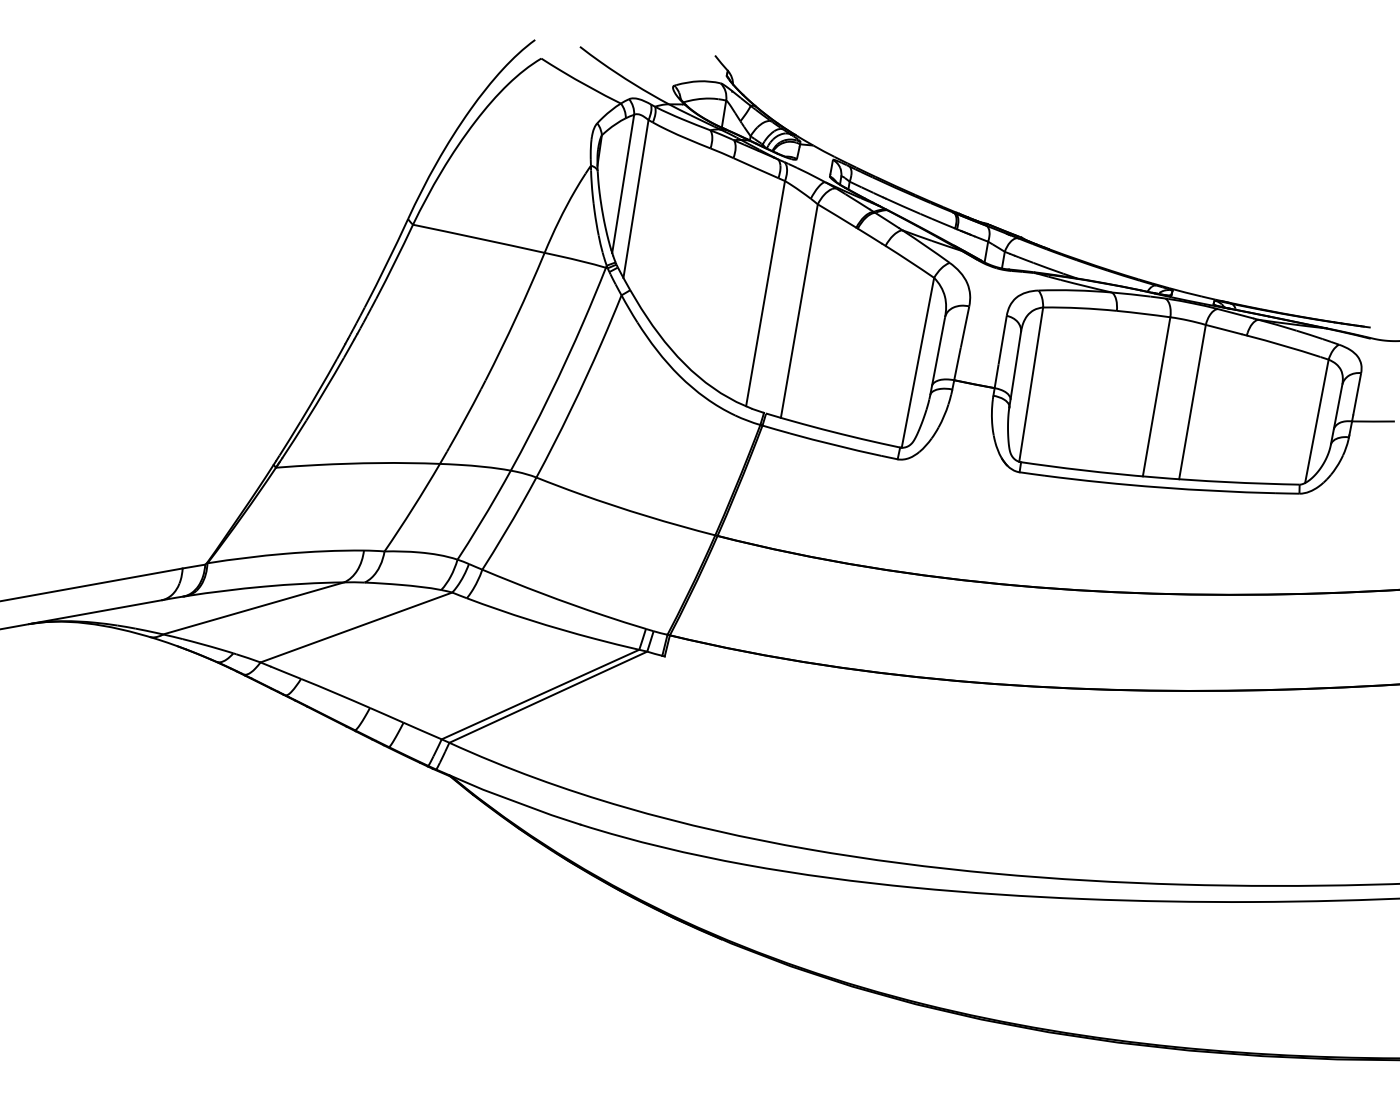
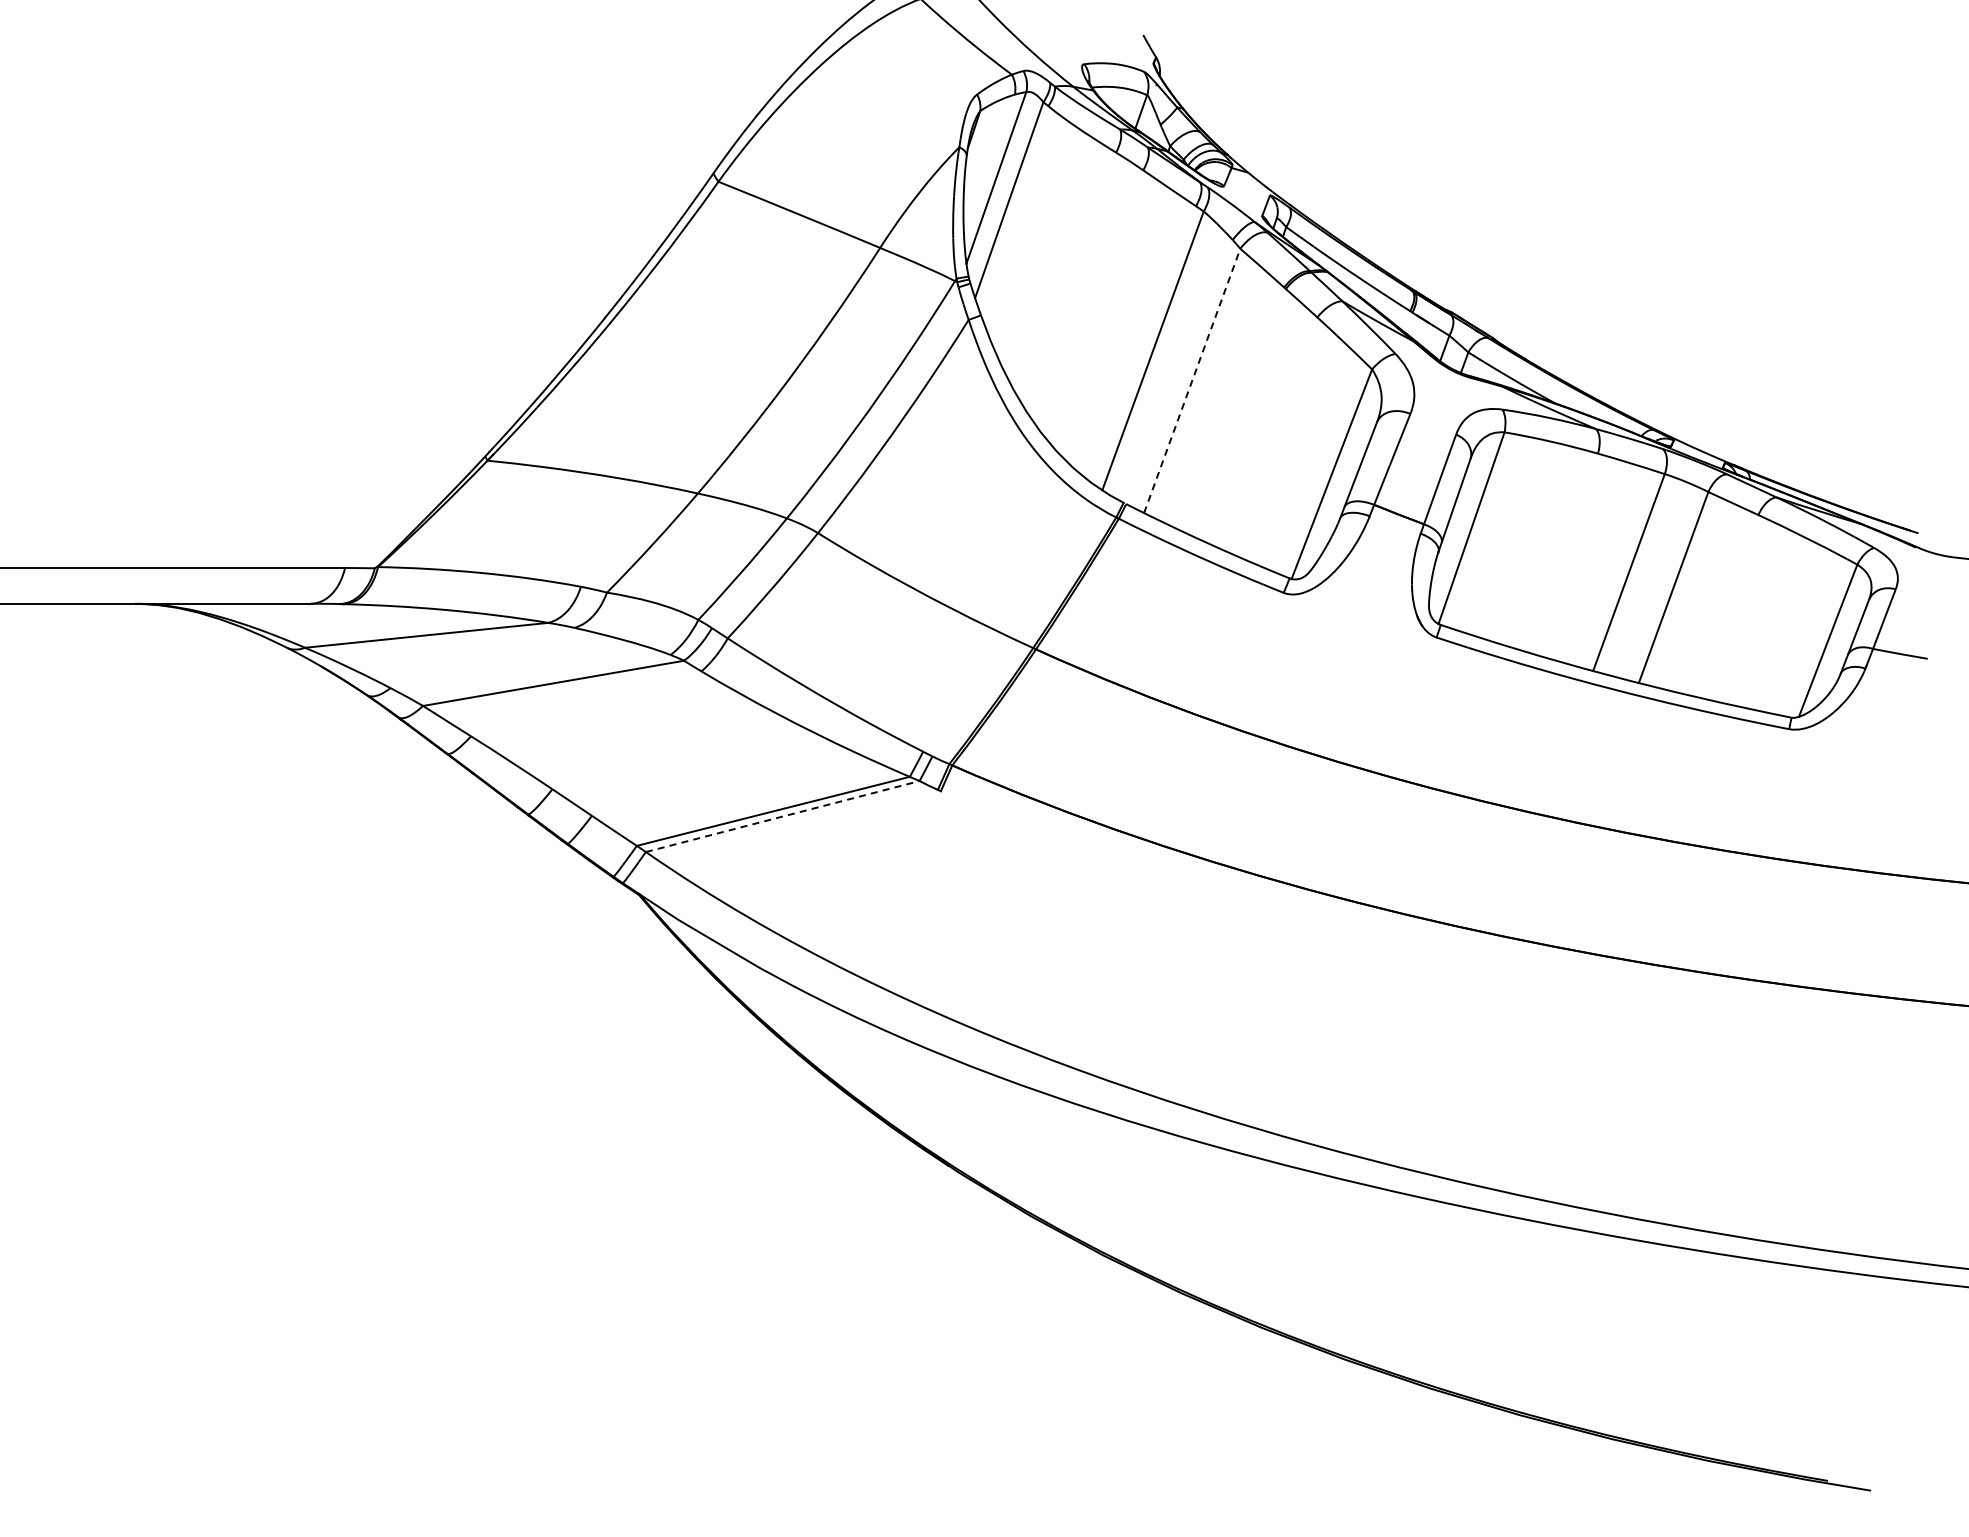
line: (799, 310) -> (1192, 380), solid -> dashed
line: (548, 697) -> (783, 816), solid -> dashed

